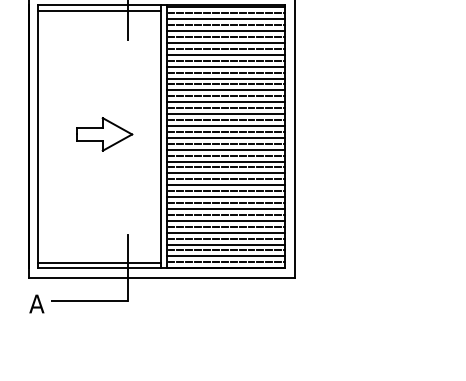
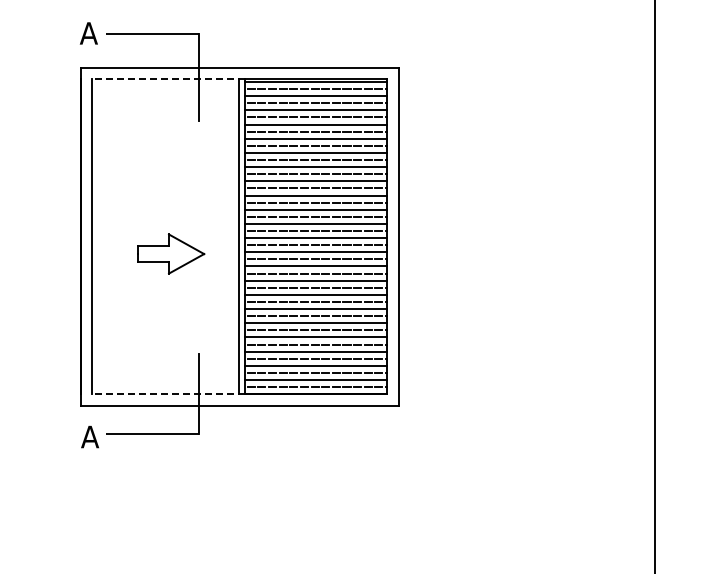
line: (102, 5) -> (168, 79), solid -> dashed
line: (99, 11) -> (164, 86), removed
part: (104, 134) -> (171, 253), moved
line: (99, 262) -> (164, 387), removed
line: (102, 268) -> (168, 394), solid -> dashed

